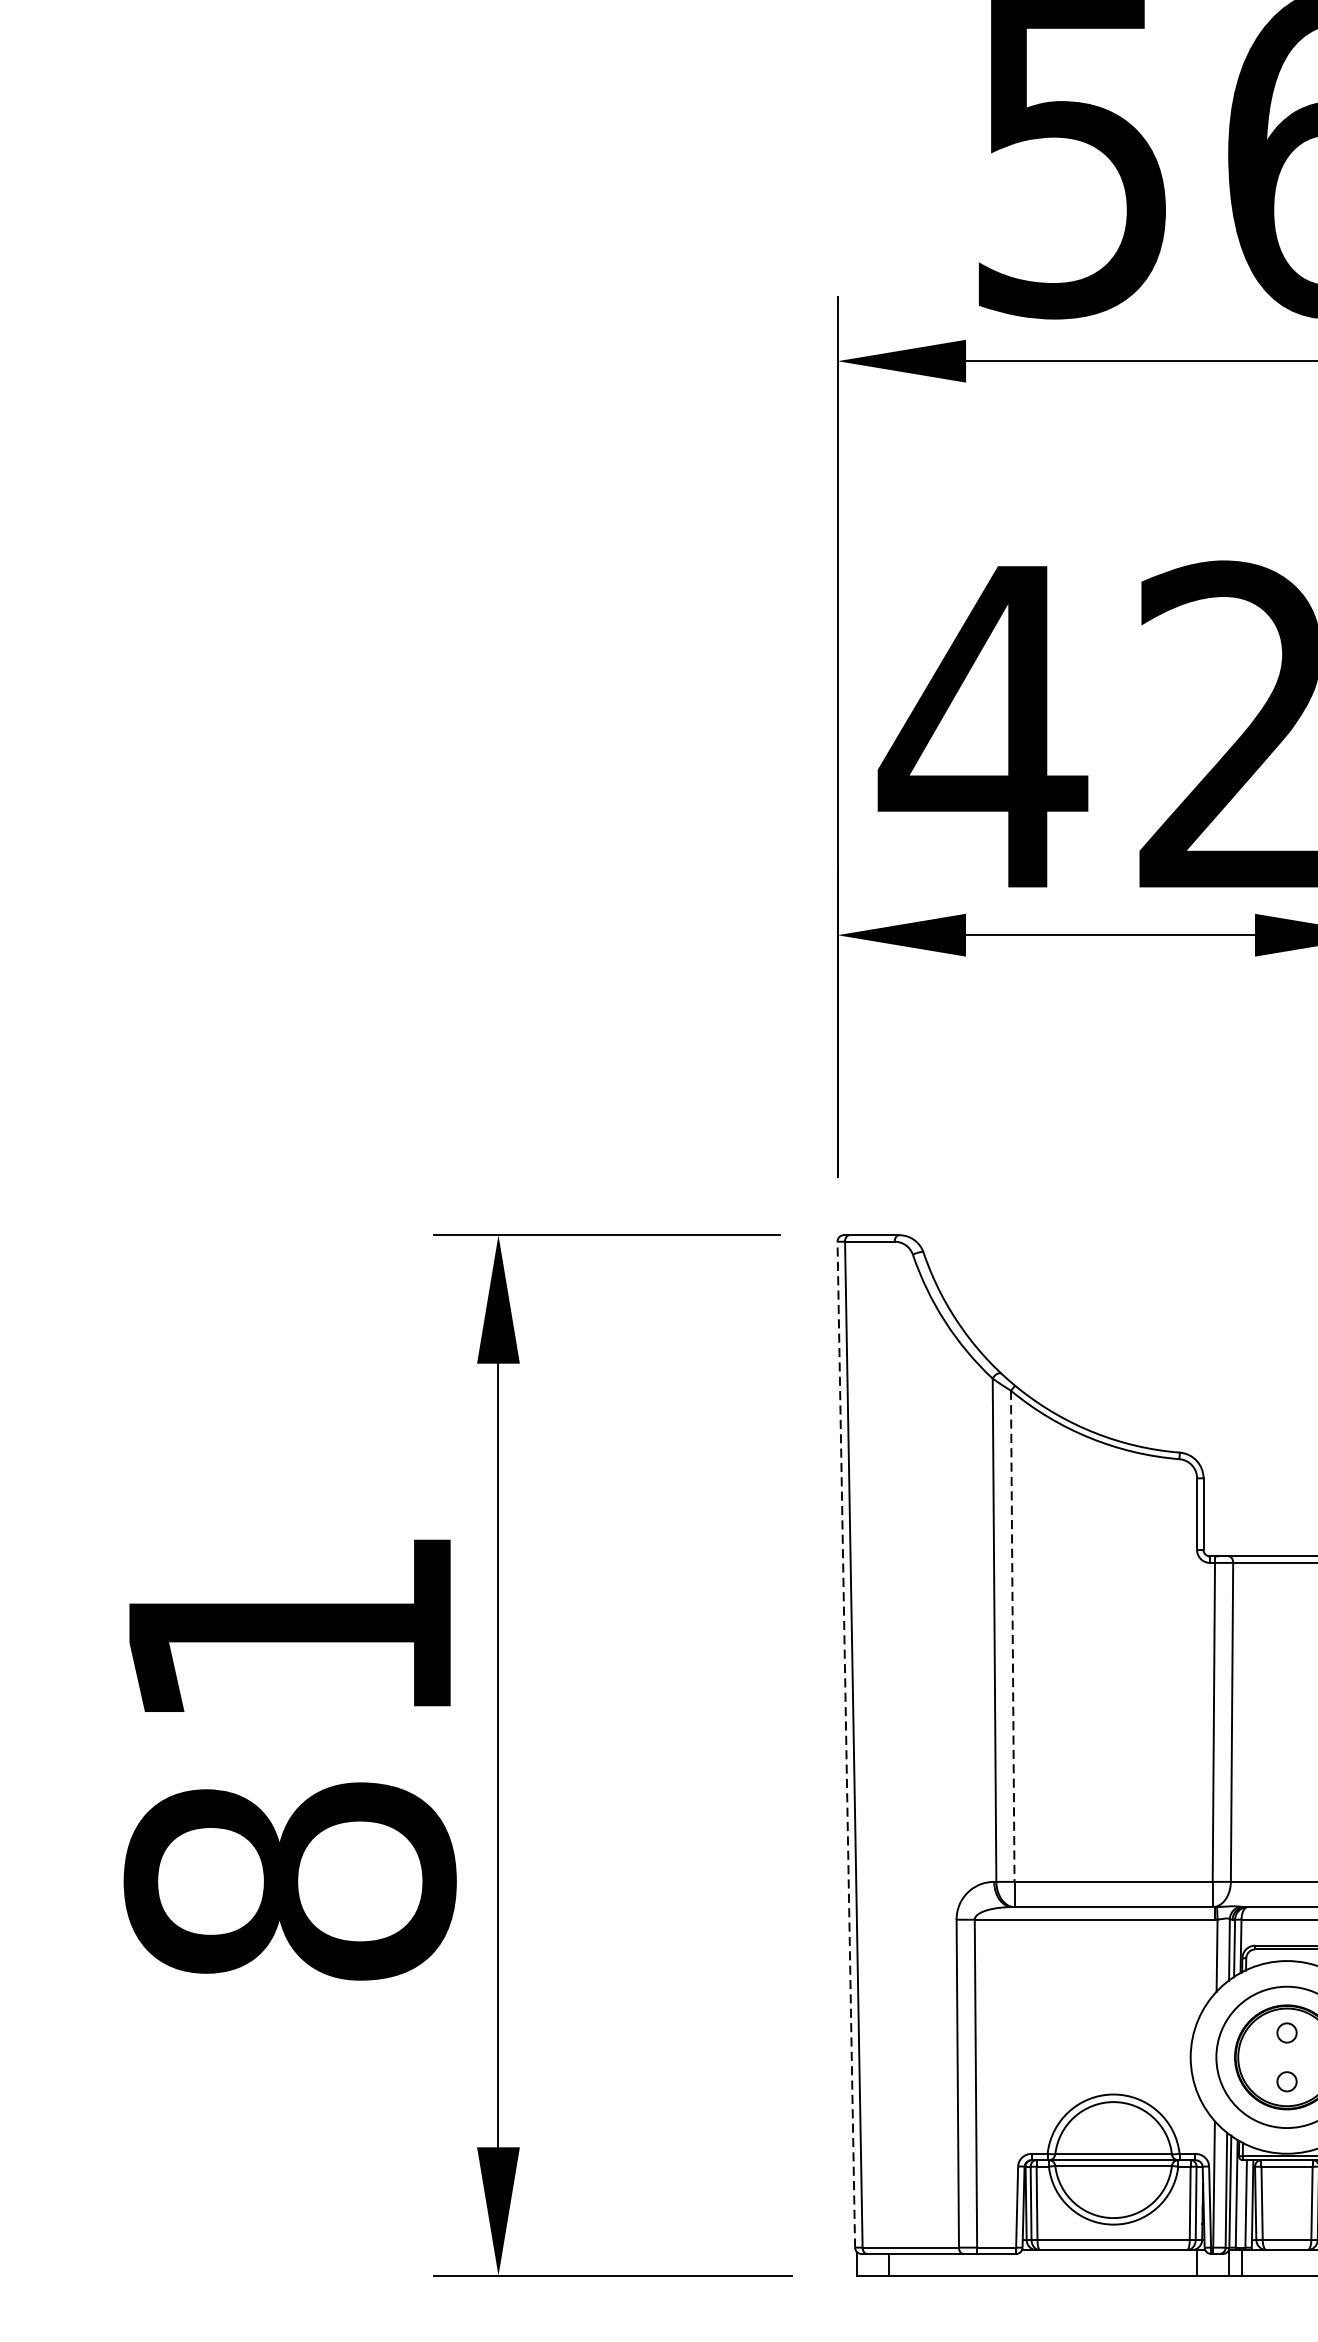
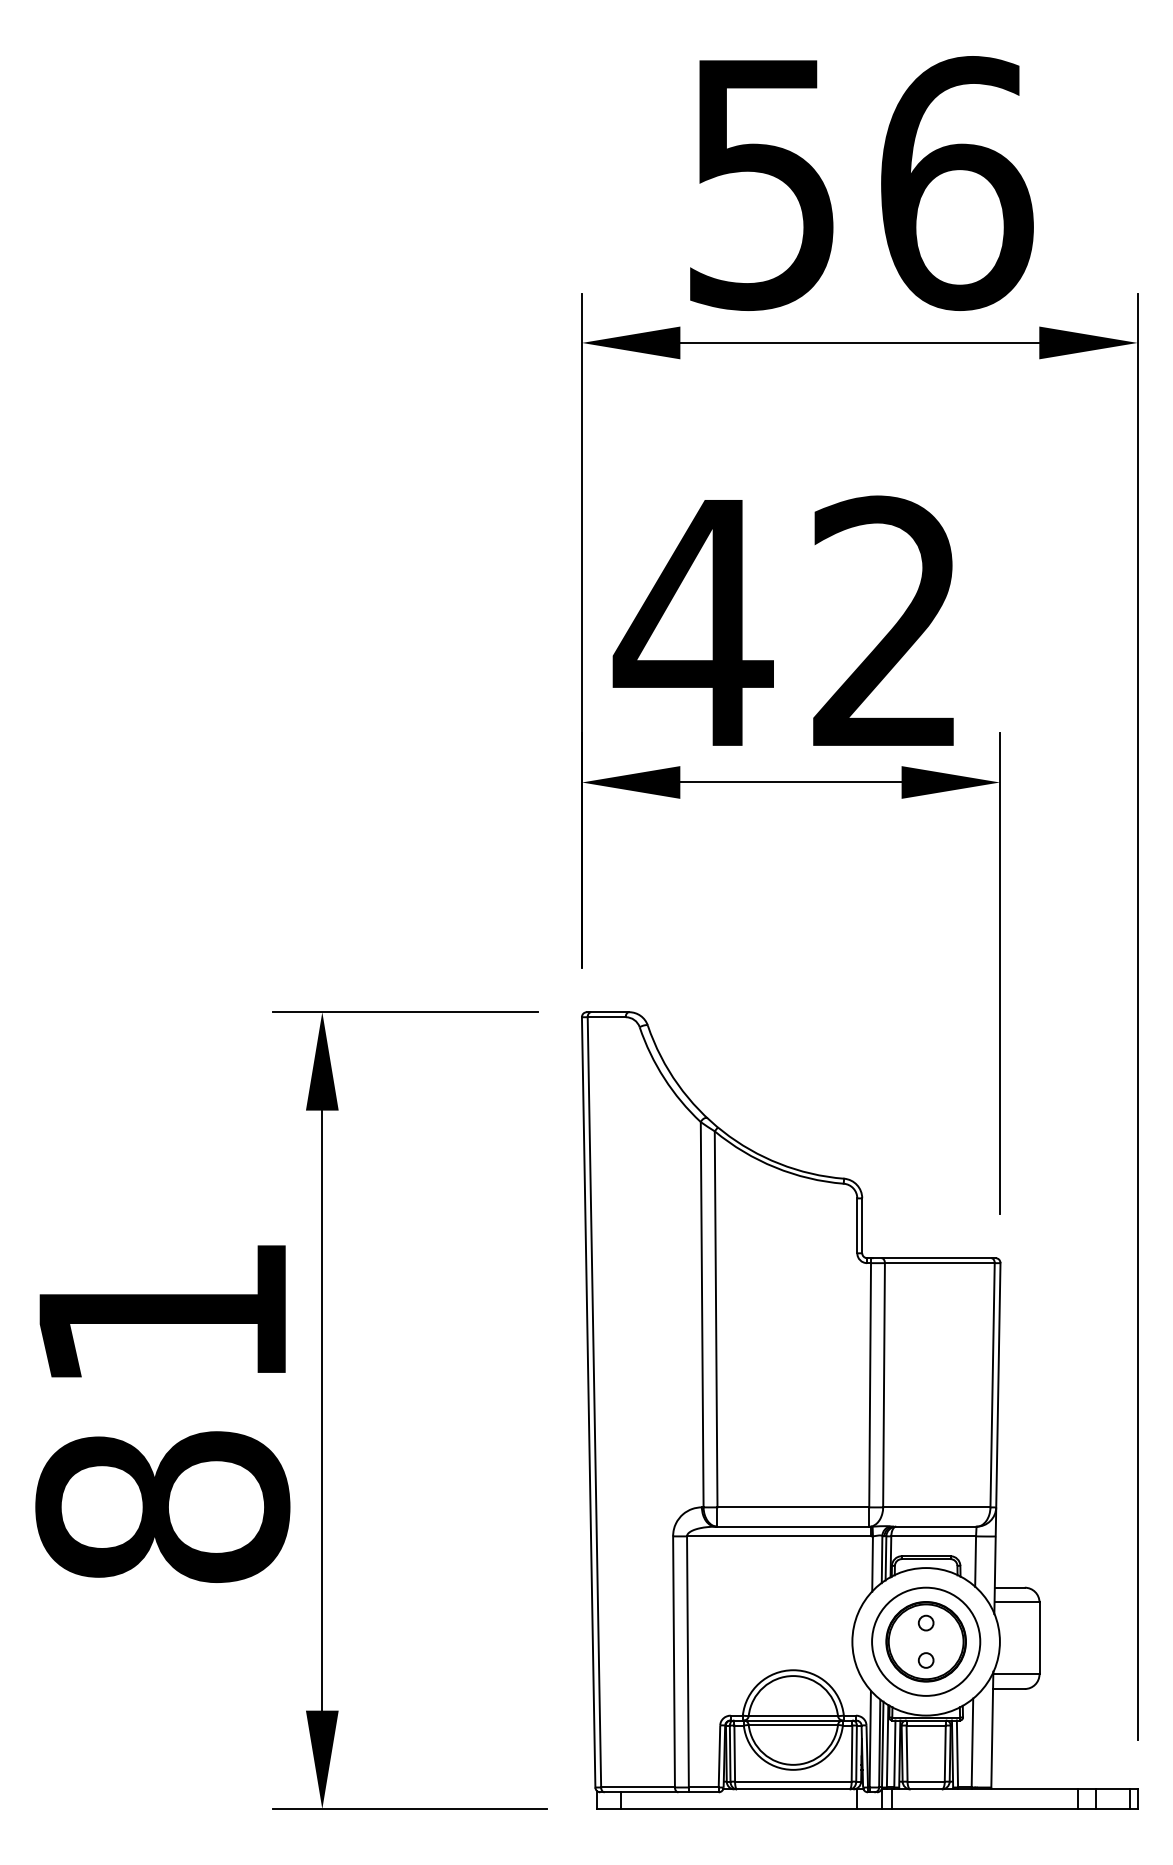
line: (1013, 1636) -> (716, 1319), dashed -> solid
line: (846, 1743) -> (588, 1401), dashed -> solid

